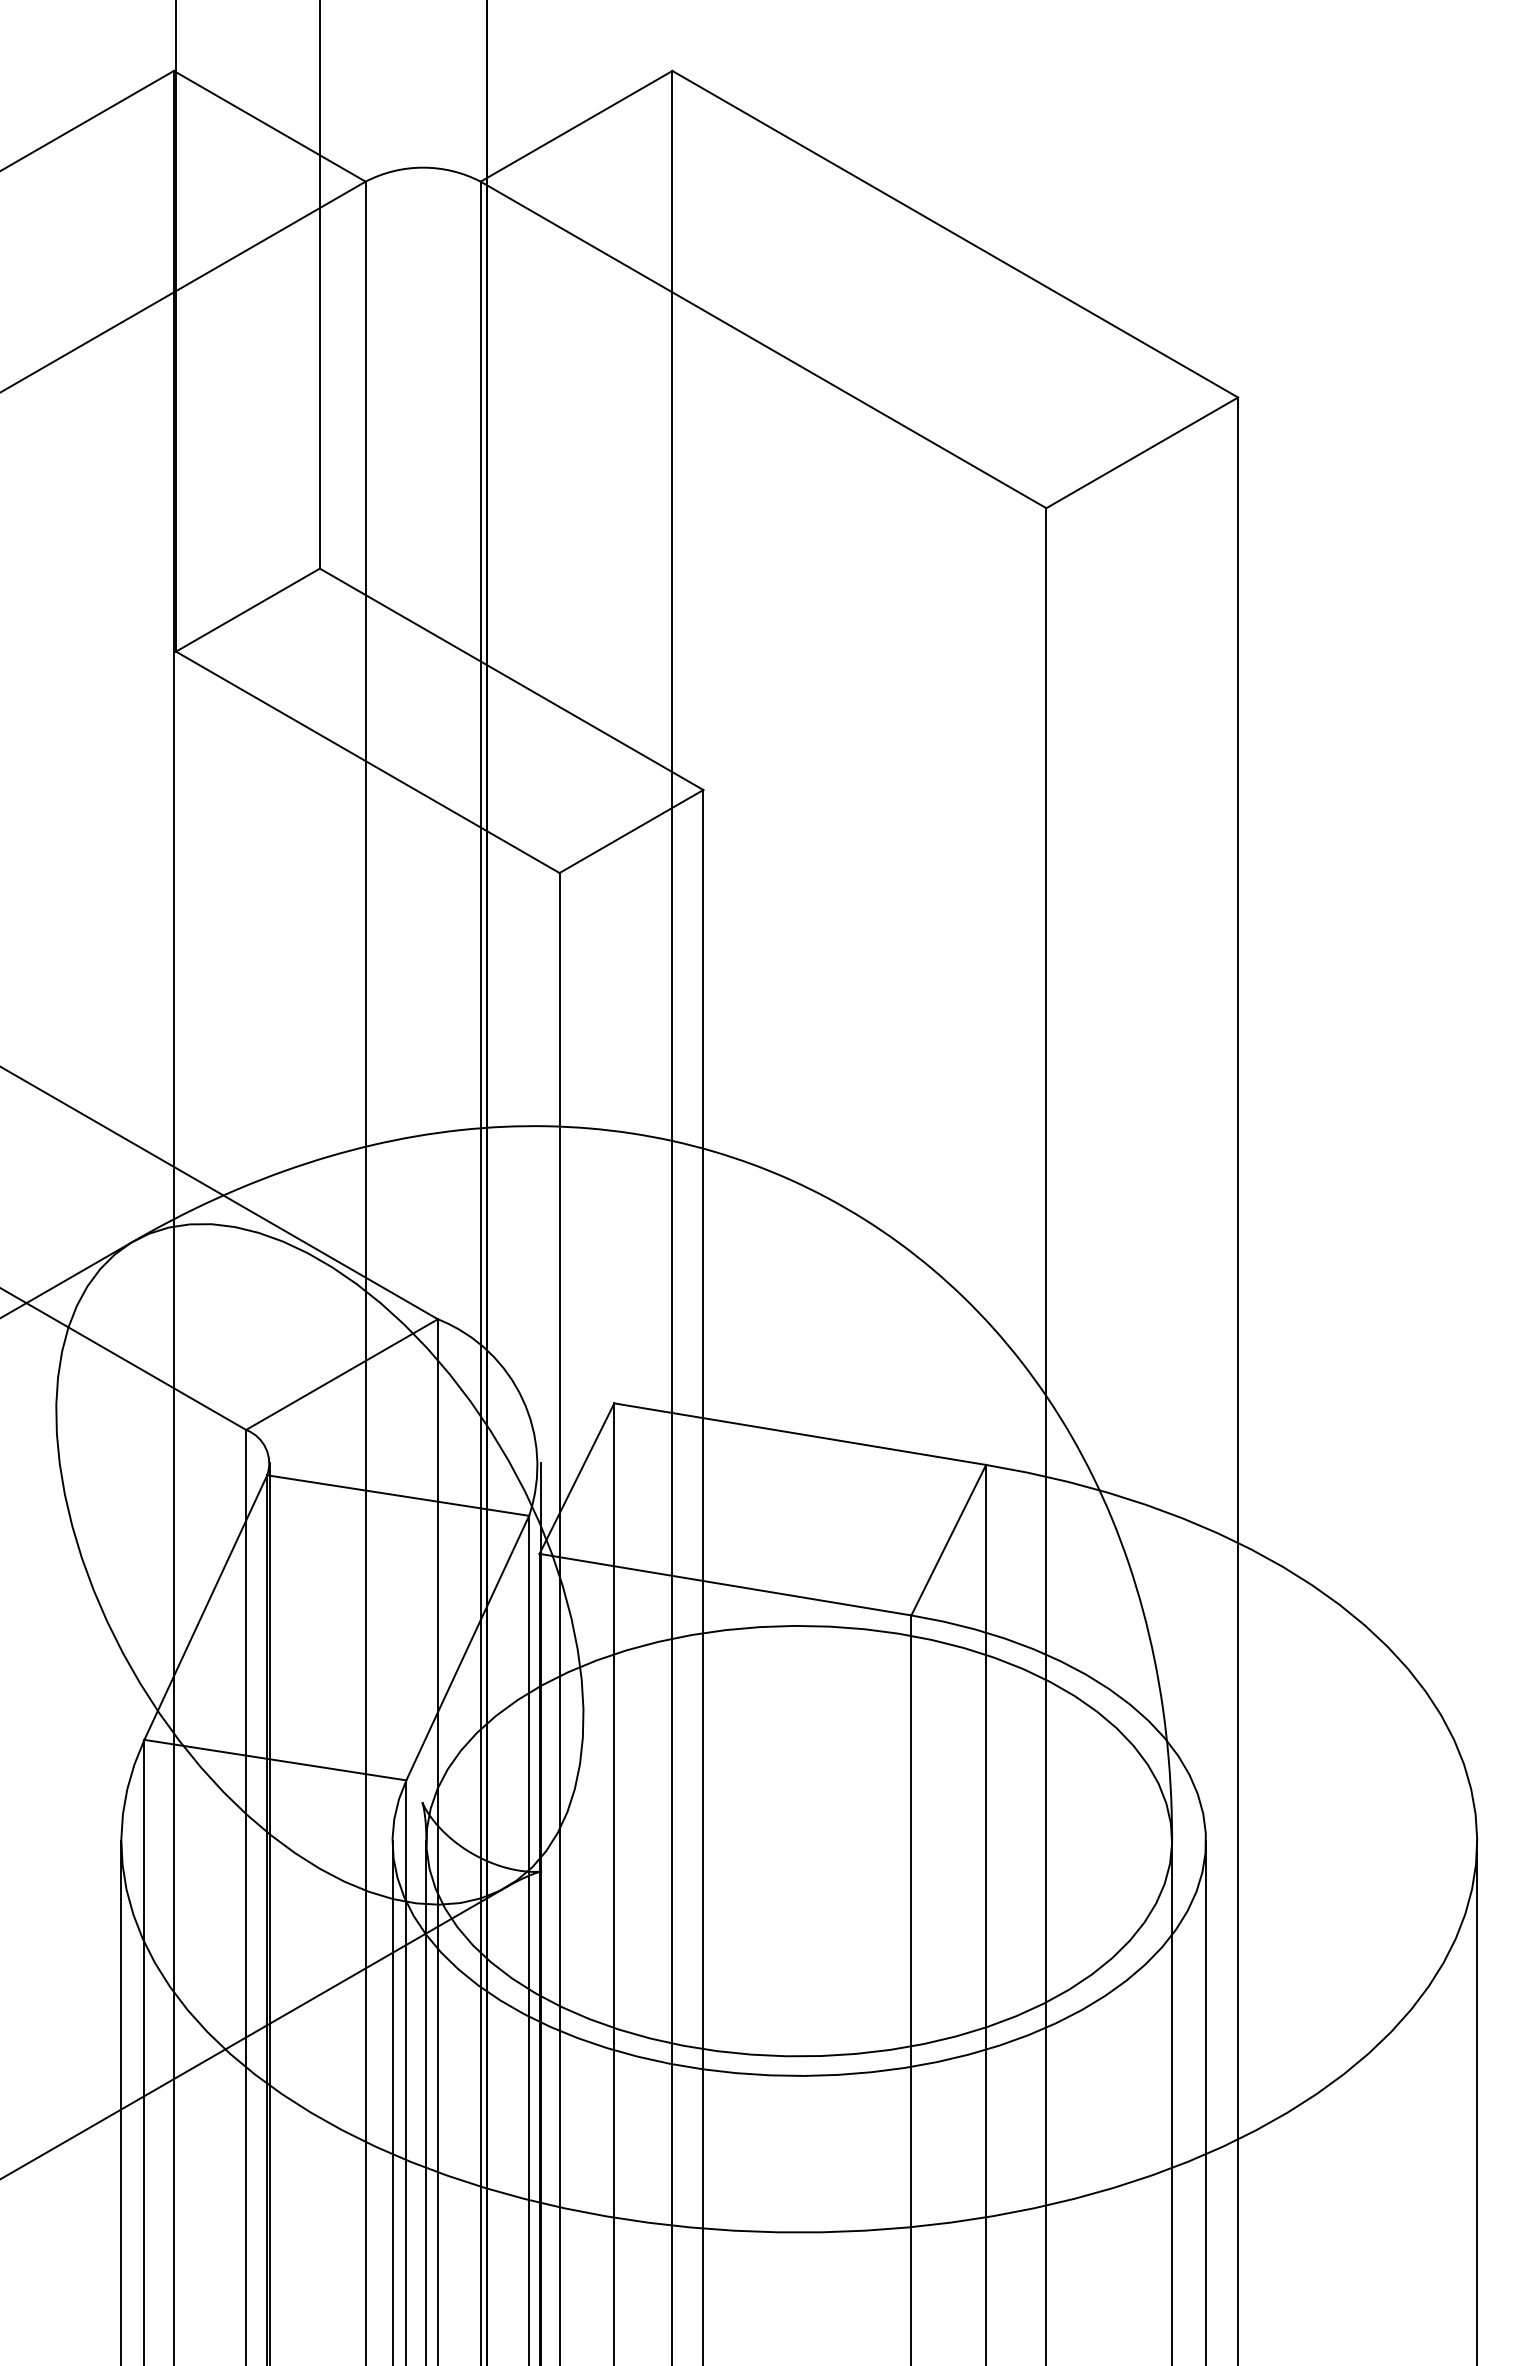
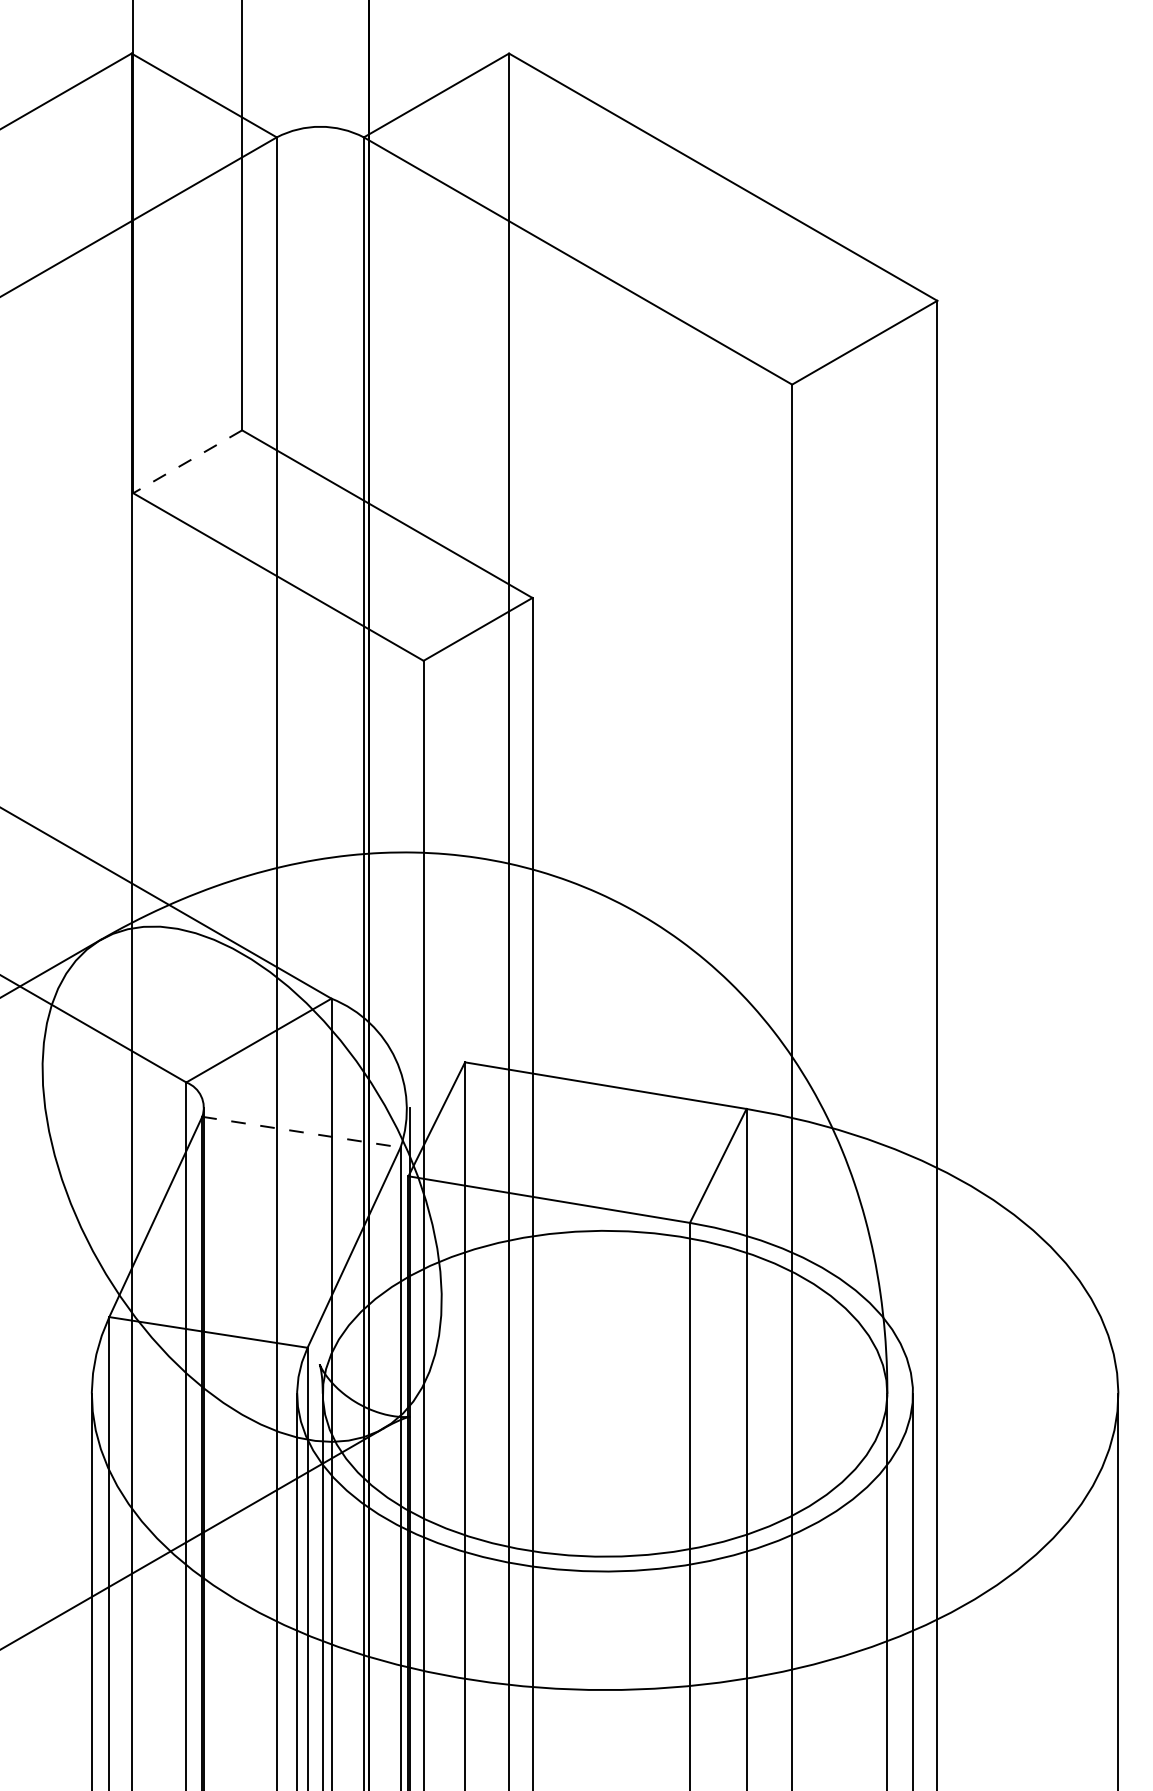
line: (247, 610) -> (187, 462), solid -> dashed
line: (398, 1495) -> (301, 1132), solid -> dashed

